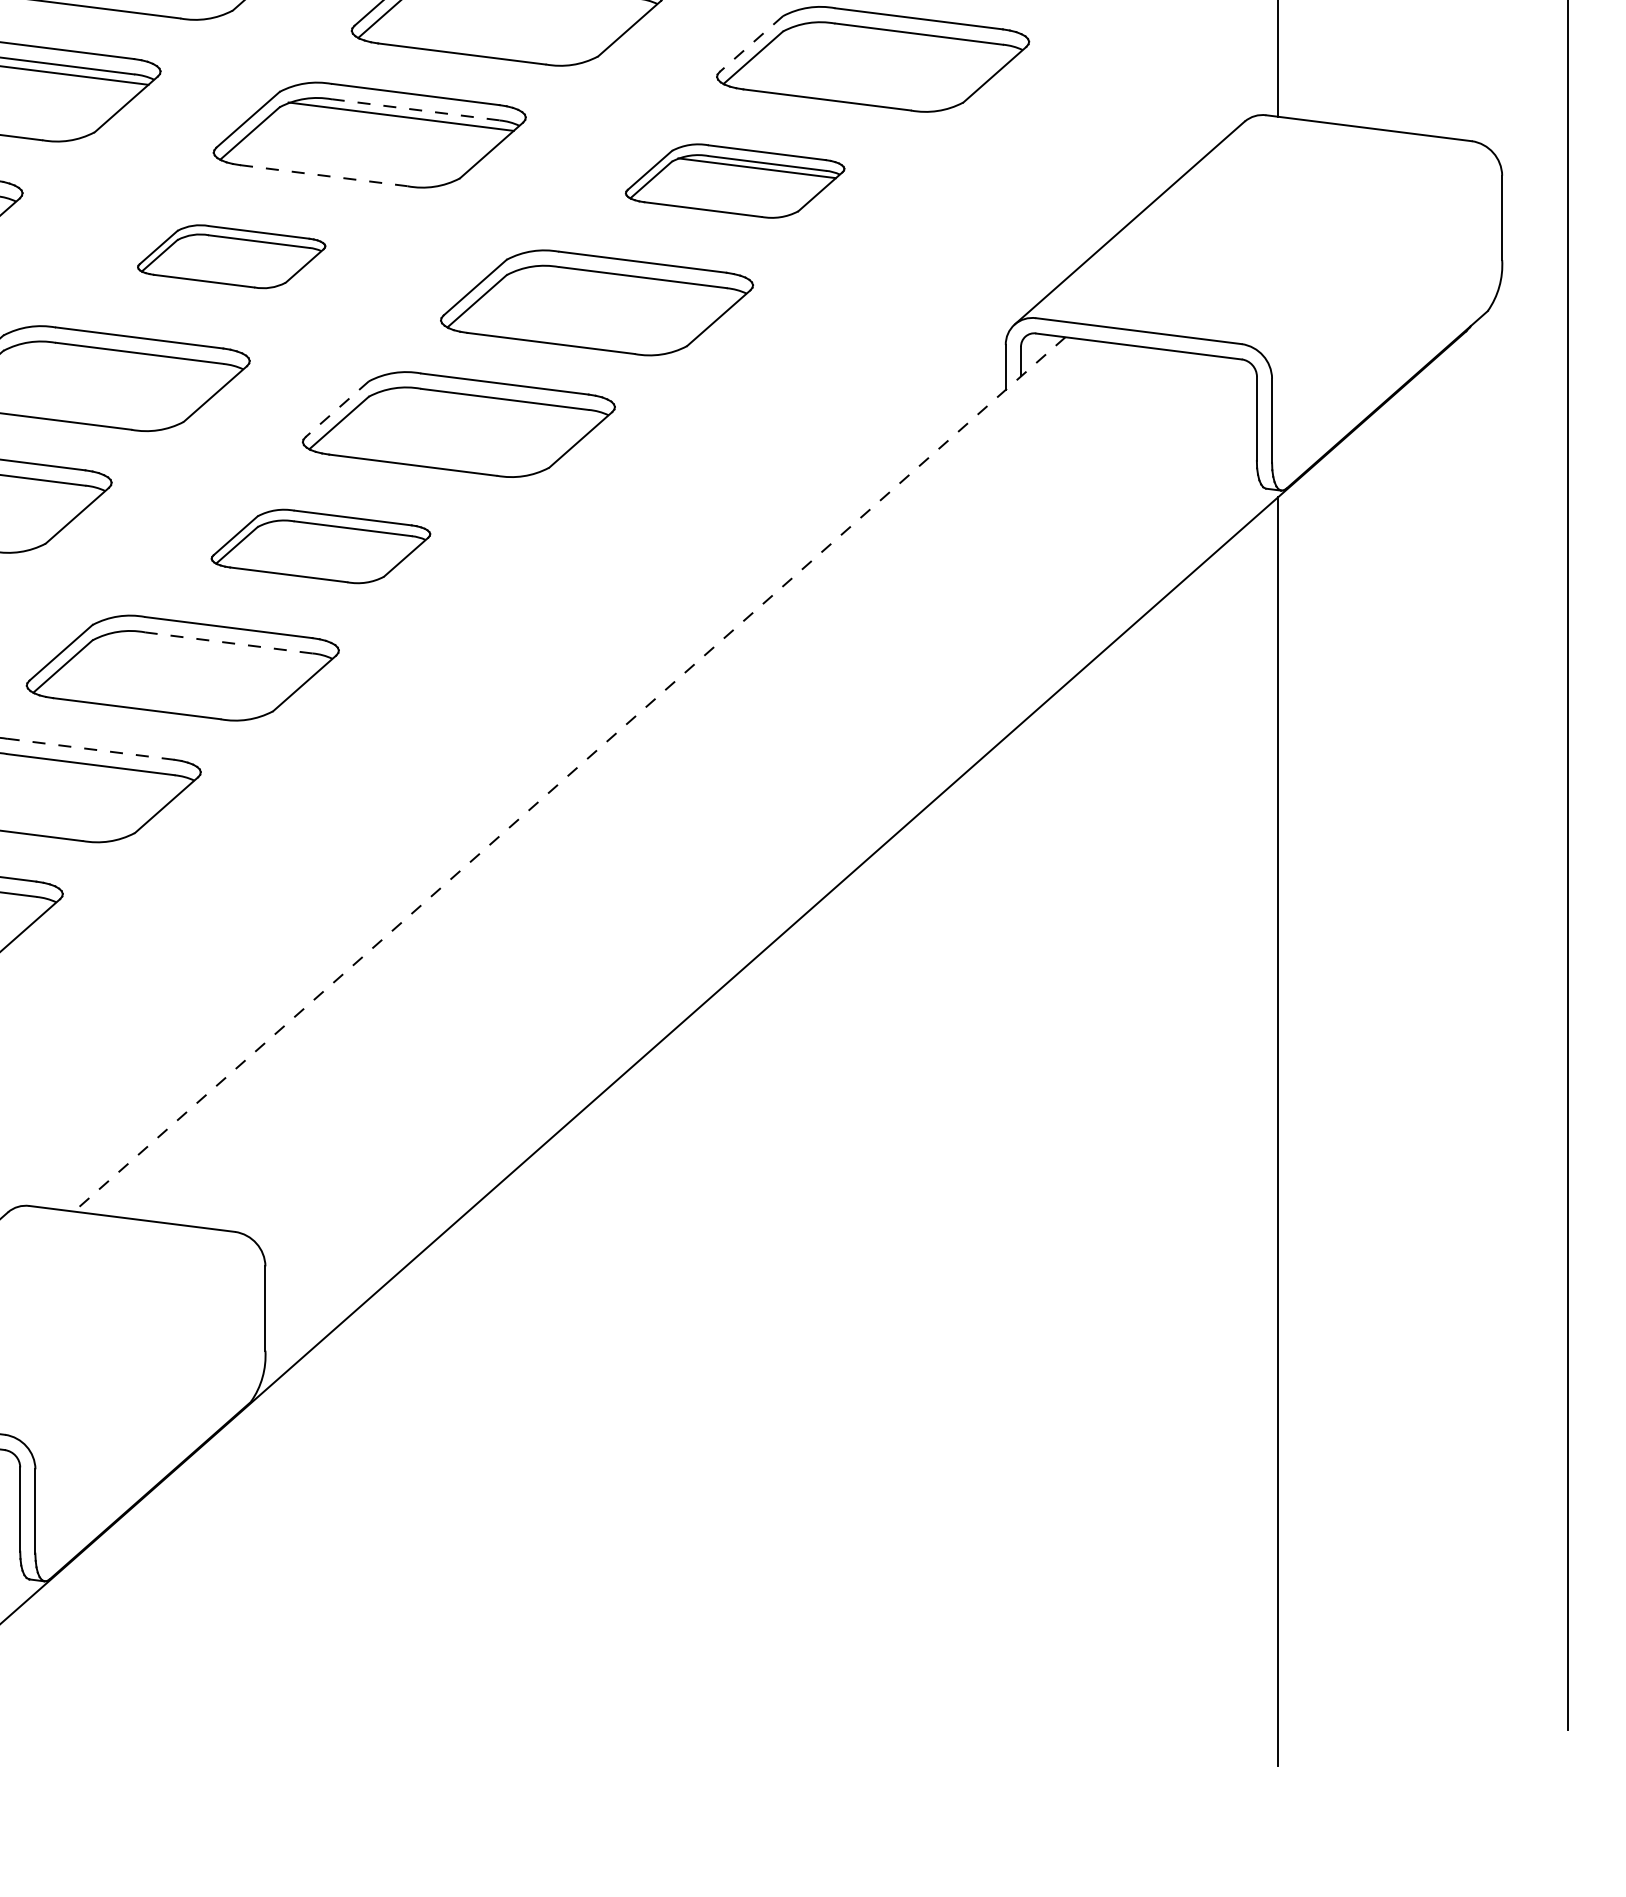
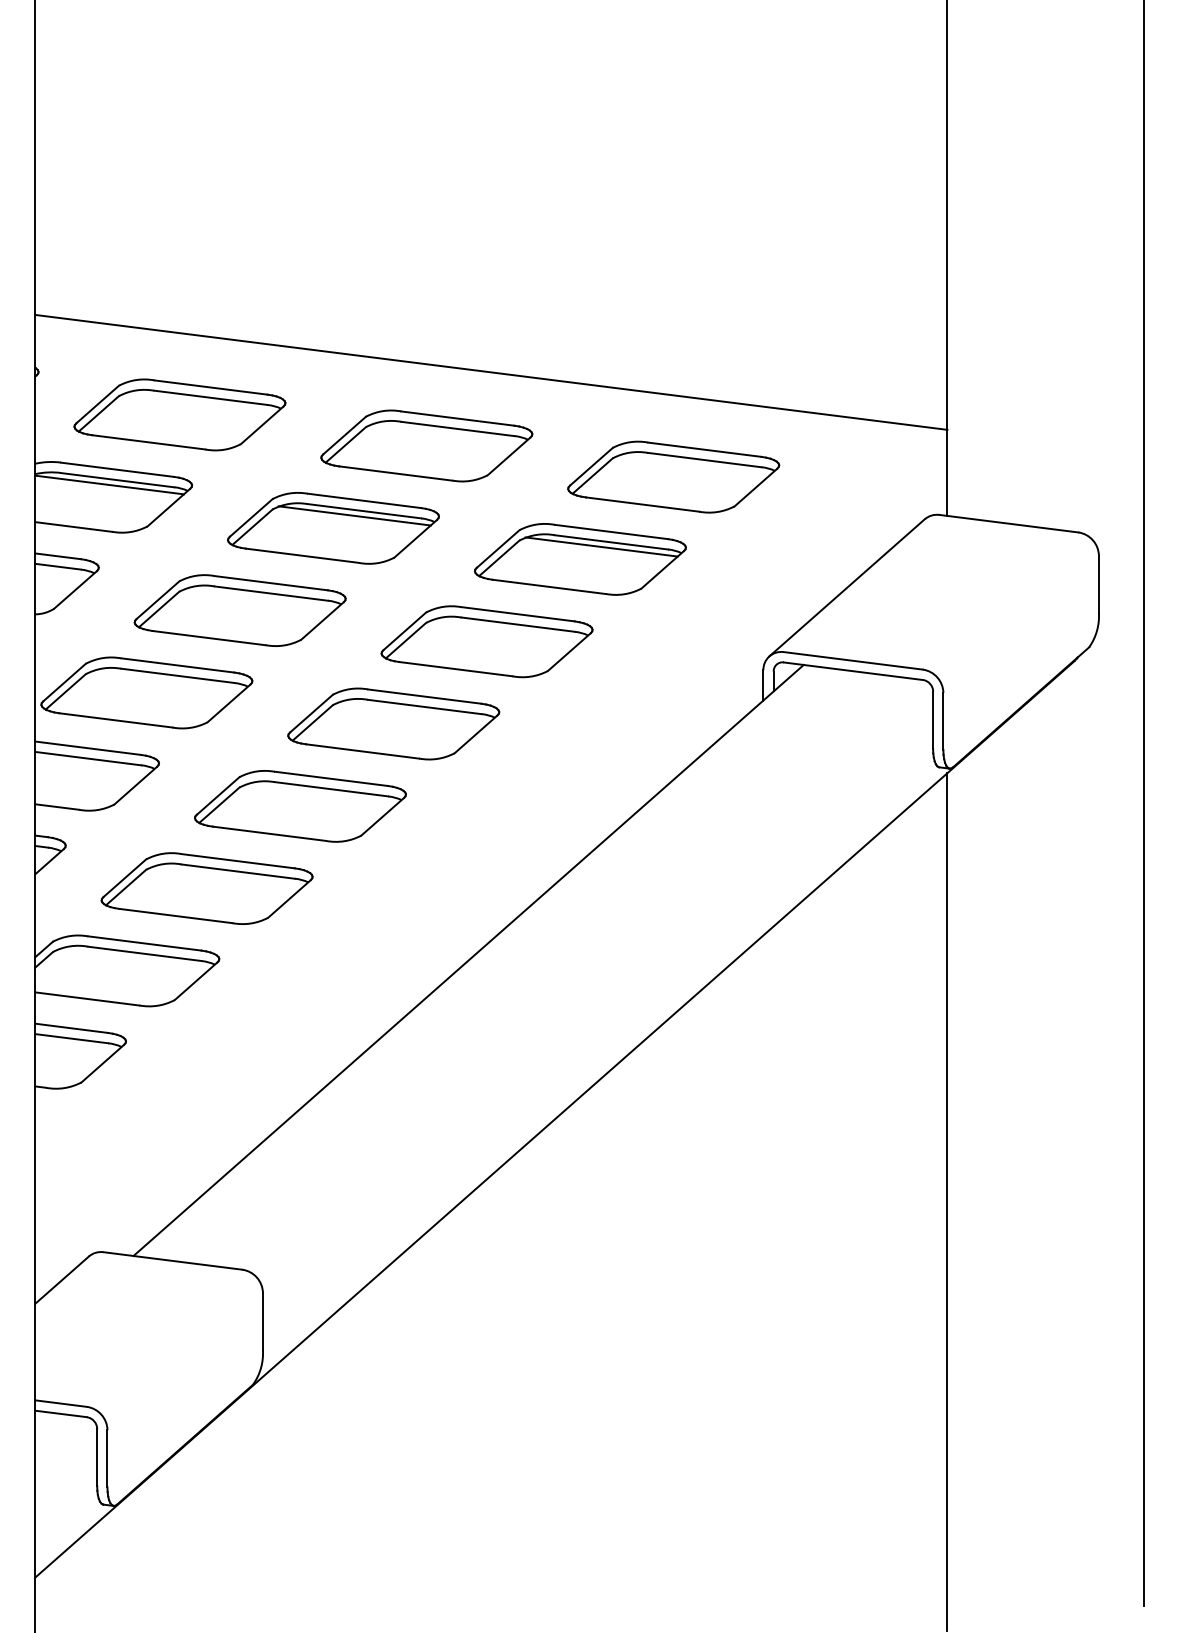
line: (751, 43) -> (591, 466), dashed -> solid
line: (415, 110) -> (364, 511), dashed -> solid
line: (323, 175) -> (302, 555), dashed -> solid
part: (735, 181) -> (580, 559), size x1.43
part: (230, 256) -> (239, 610), size x1.67
line: (337, 409) -> (311, 713), dashed -> solid
part: (320, 546) -> (300, 806), size x1.43
line: (227, 642) -> (237, 871), dashed -> solid
line: (90, 749) -> (144, 943), dashed -> solid
line: (569, 774) -> (468, 960), dashed -> solid

